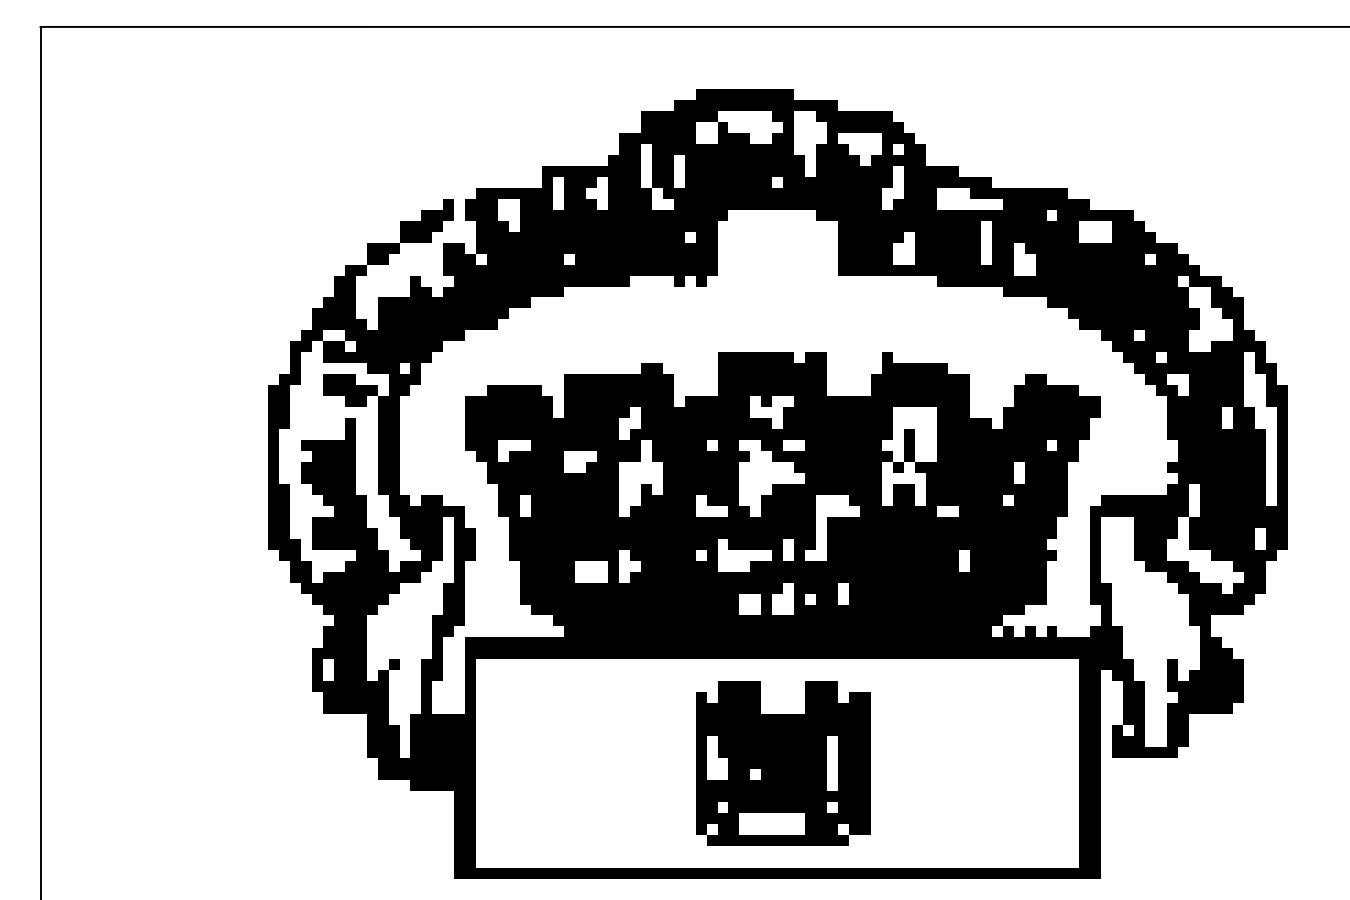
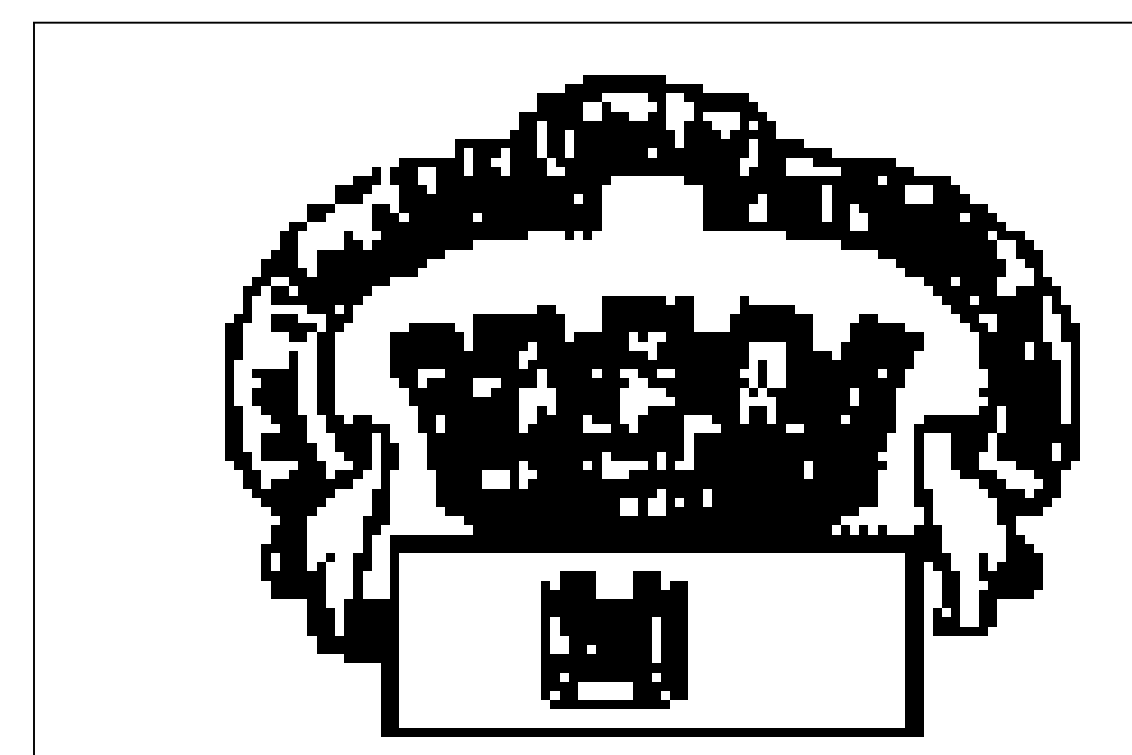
part: (782, 762) -> (614, 639), moved

